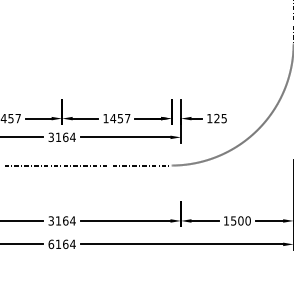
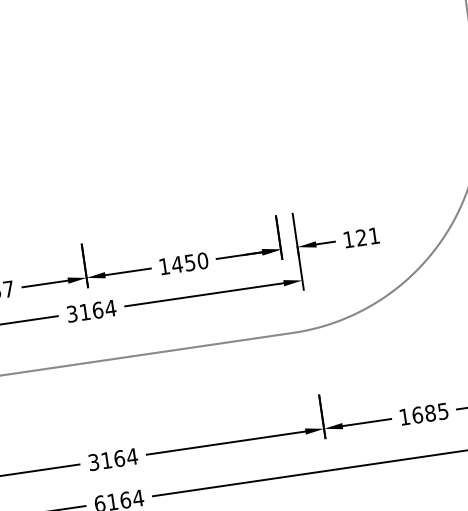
text: (127, 118) -> (202, 260), 1457 -> 1450
text: (223, 118) -> (372, 235), 125 -> 121
text: (240, 220) -> (429, 412), 1500 -> 1685

